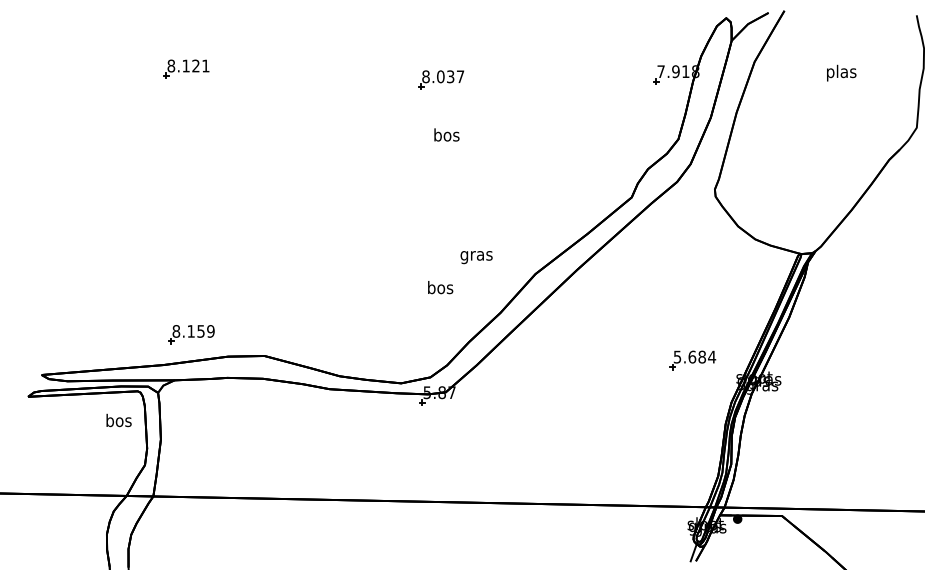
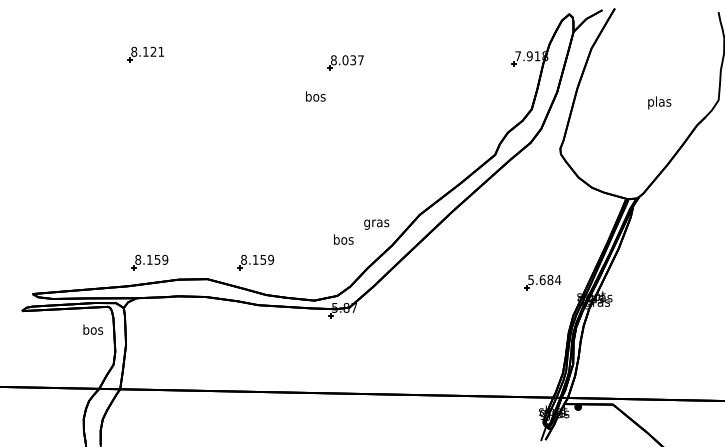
text: (841, 72) -> (659, 102), moved
text: (446, 134) -> (315, 96), moved
text: (476, 257) -> (376, 224), moved
text: (440, 287) -> (343, 239), moved
part: (326, 334) -> (255, 262), added

